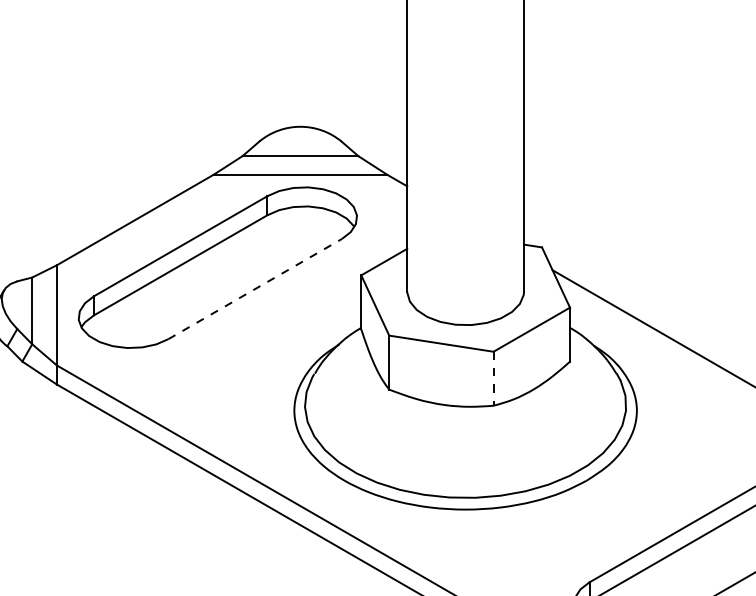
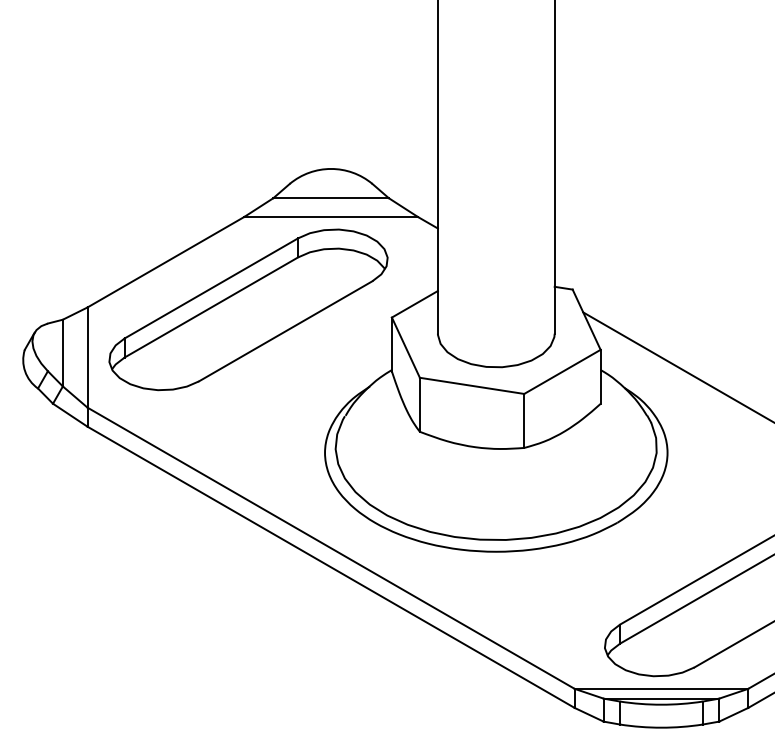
line: (255, 289) -> (286, 331), dashed -> solid
line: (493, 379) -> (524, 421), dashed -> solid

